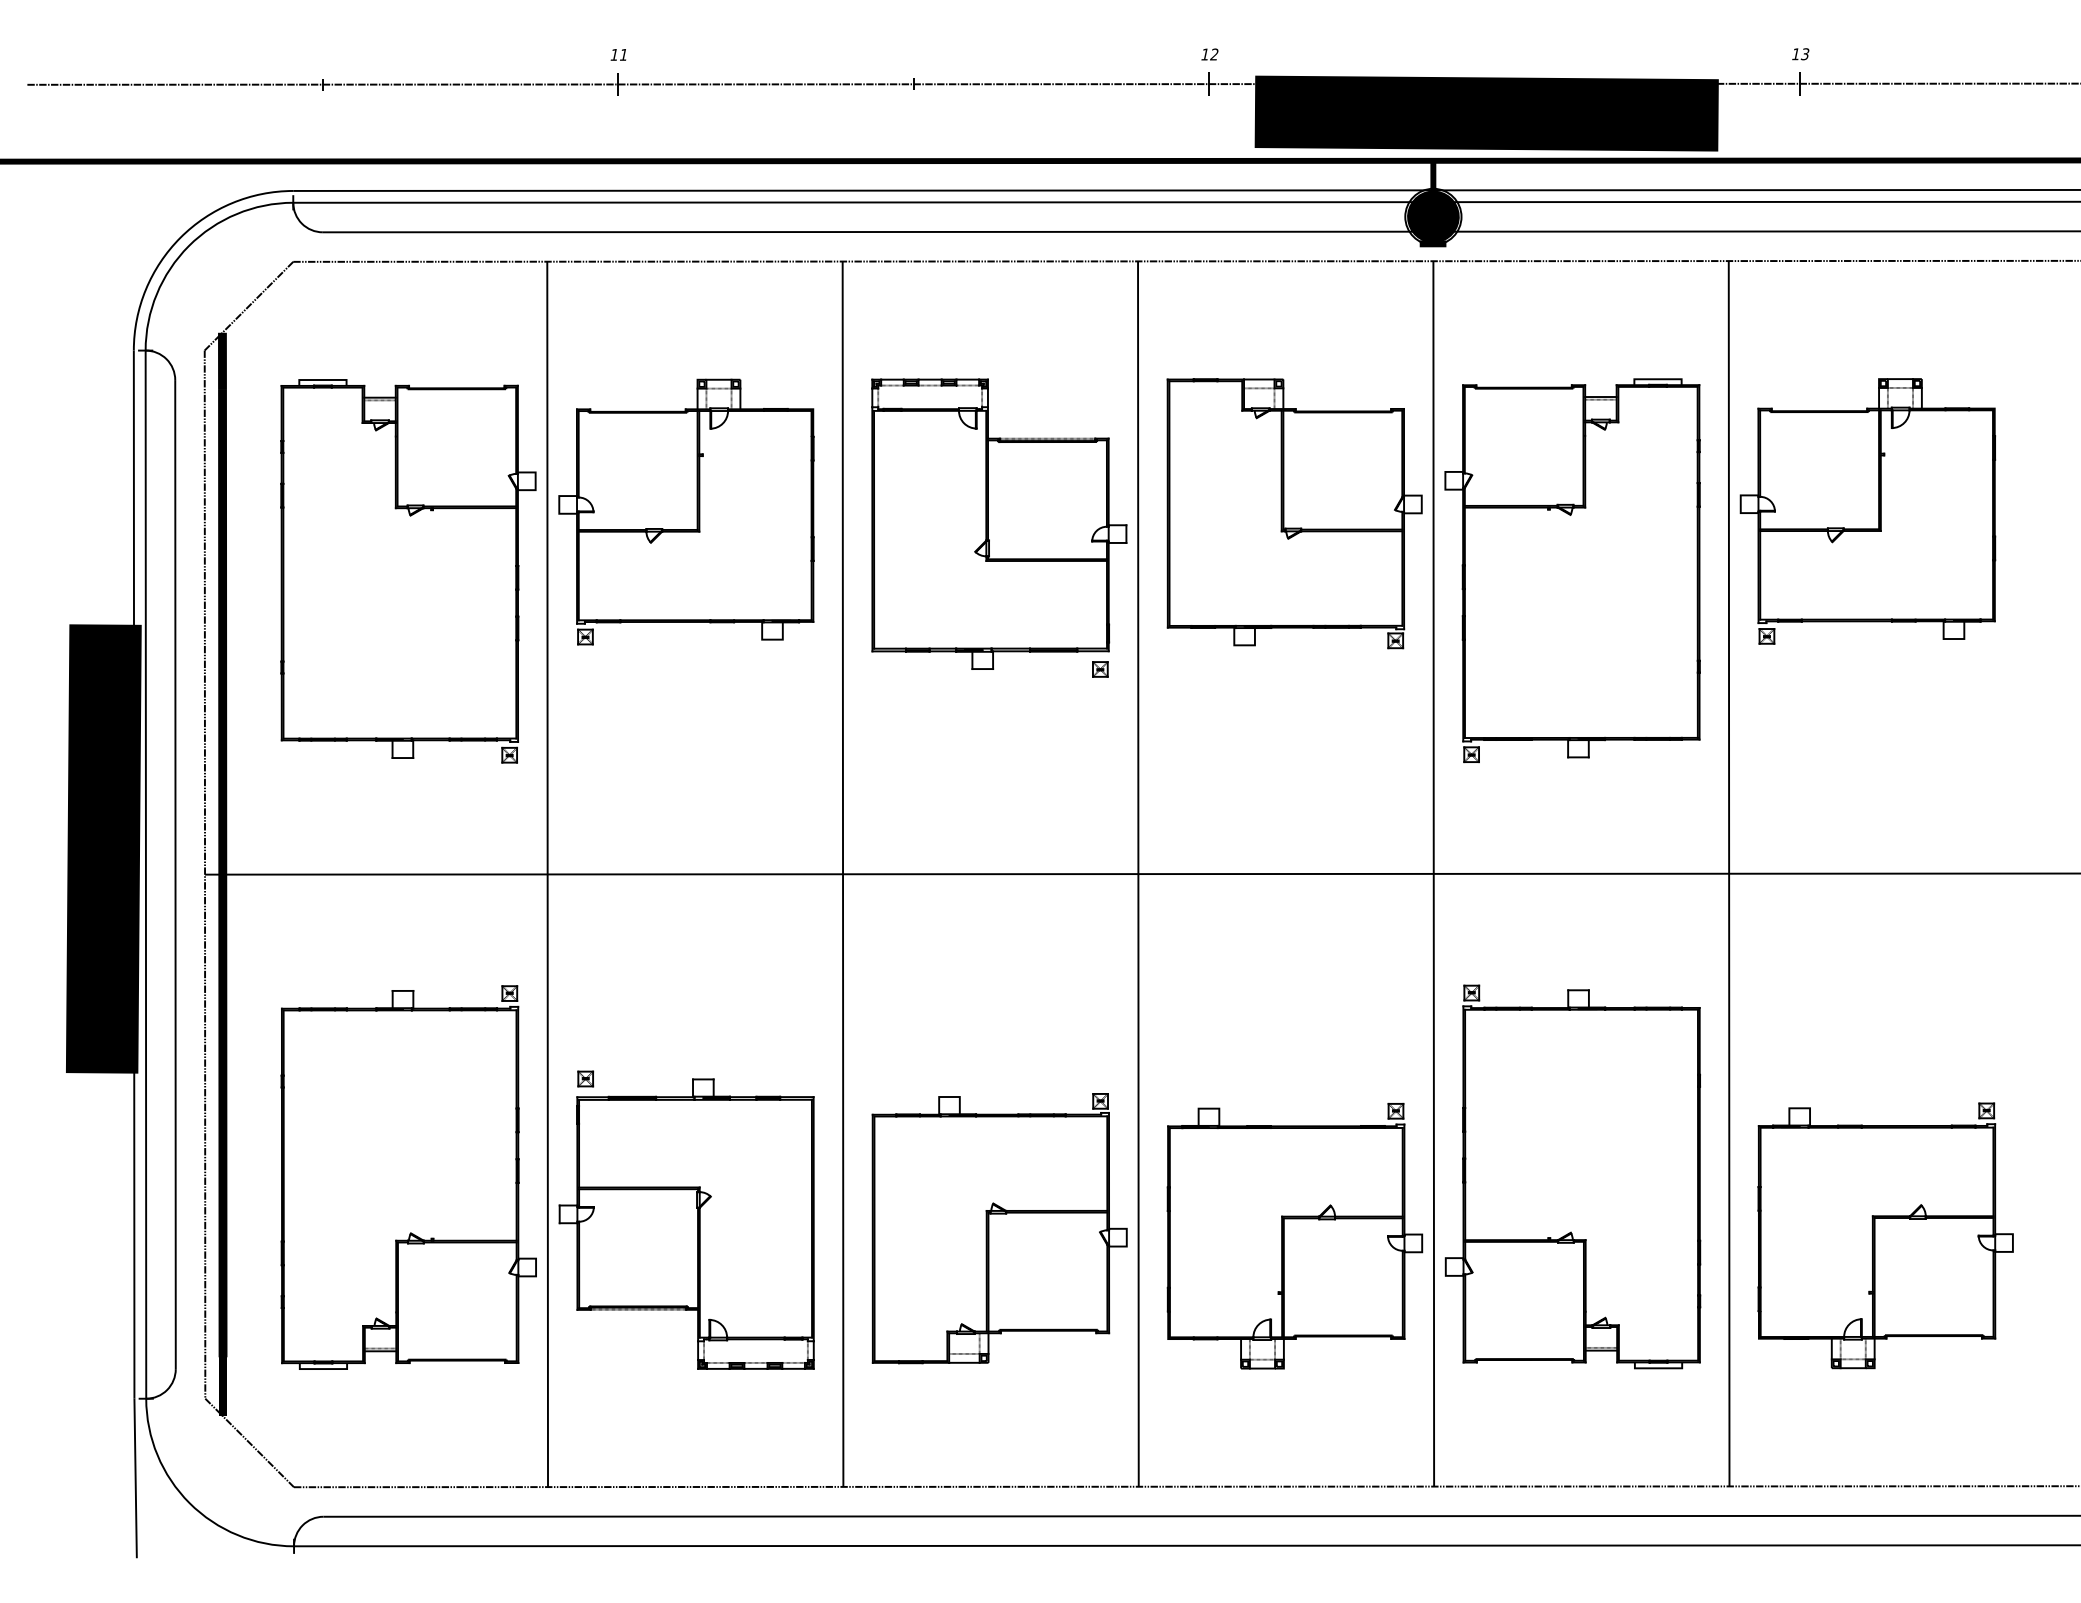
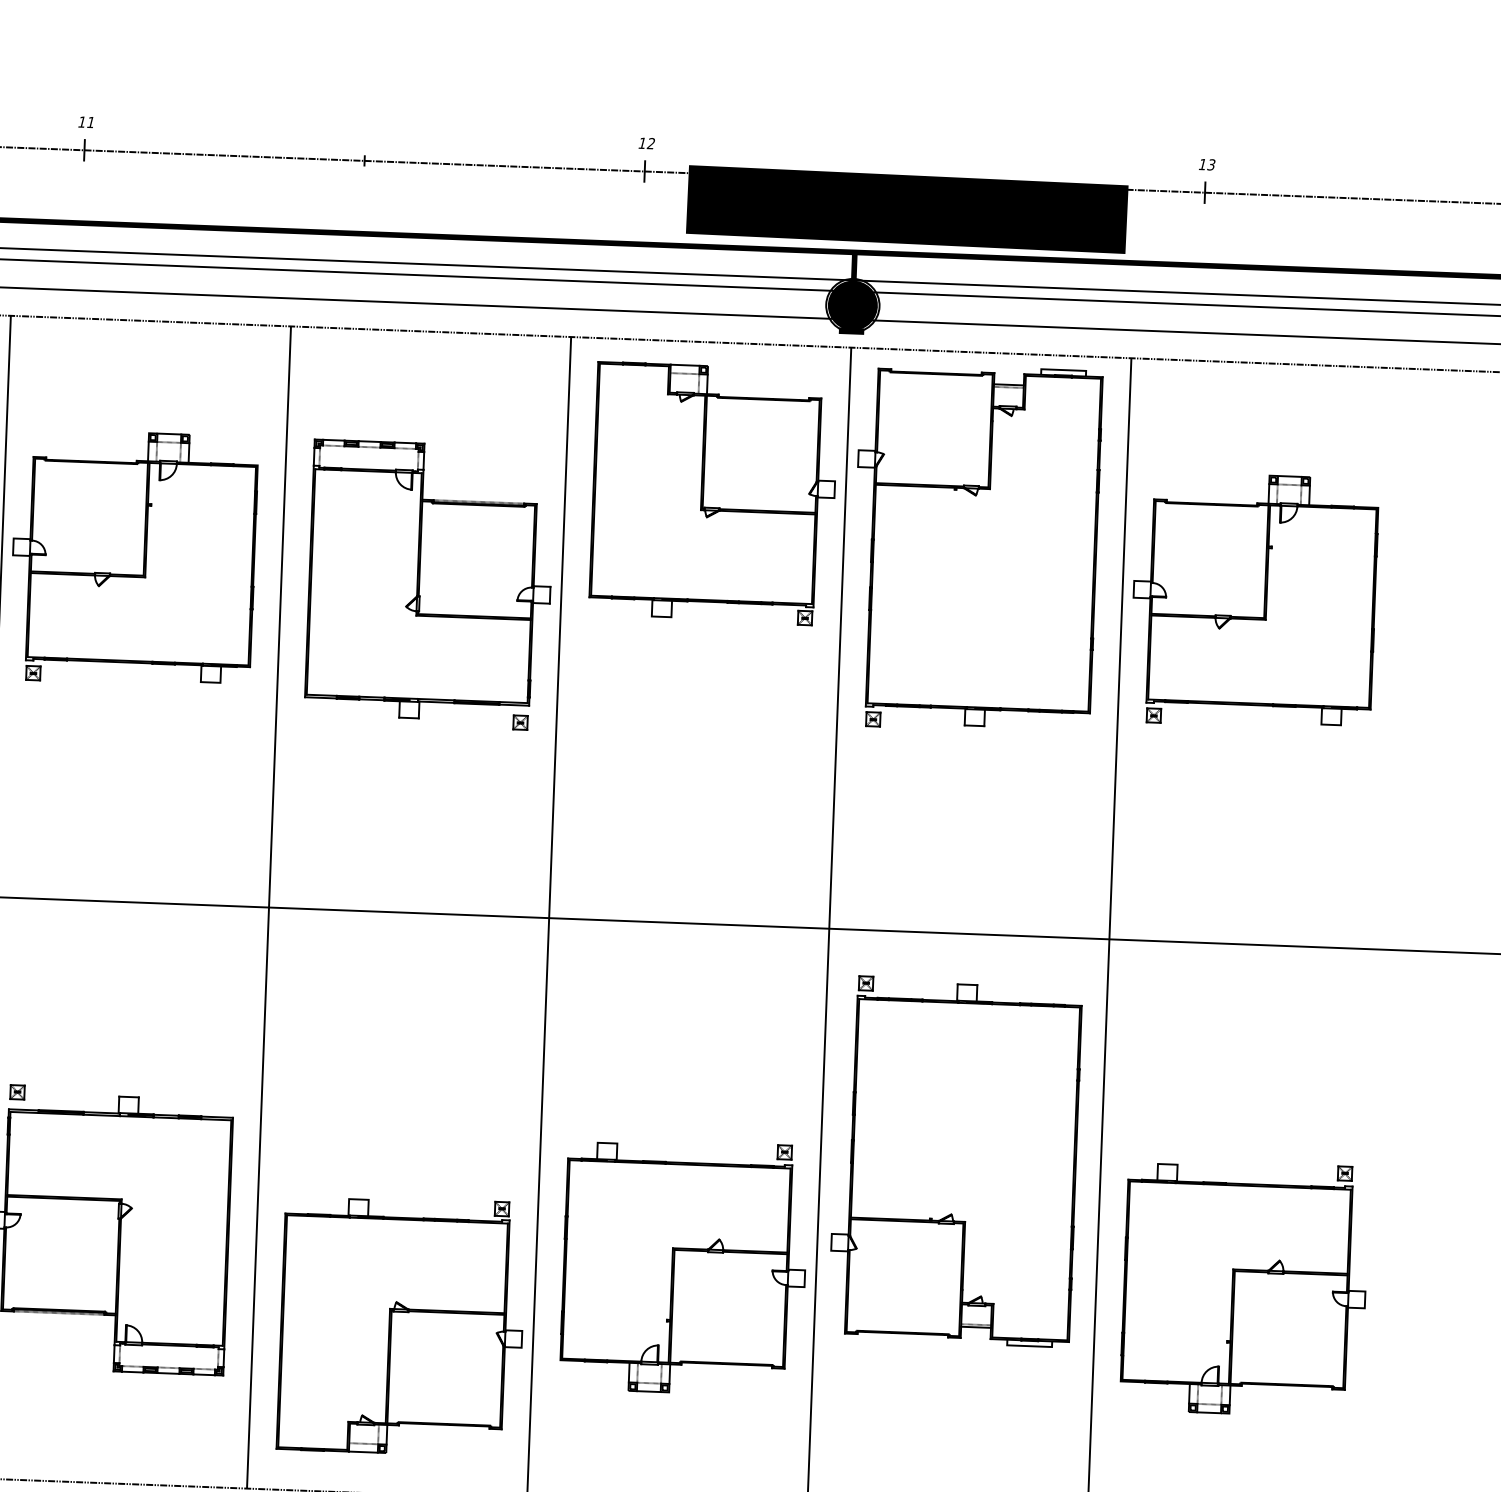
part: (1294, 513) -> (713, 493), moved
part: (1572, 570) -> (975, 548), moved
part: (1572, 1176) -> (954, 1161), moved
part: (999, 1228) -> (401, 1326), moved

